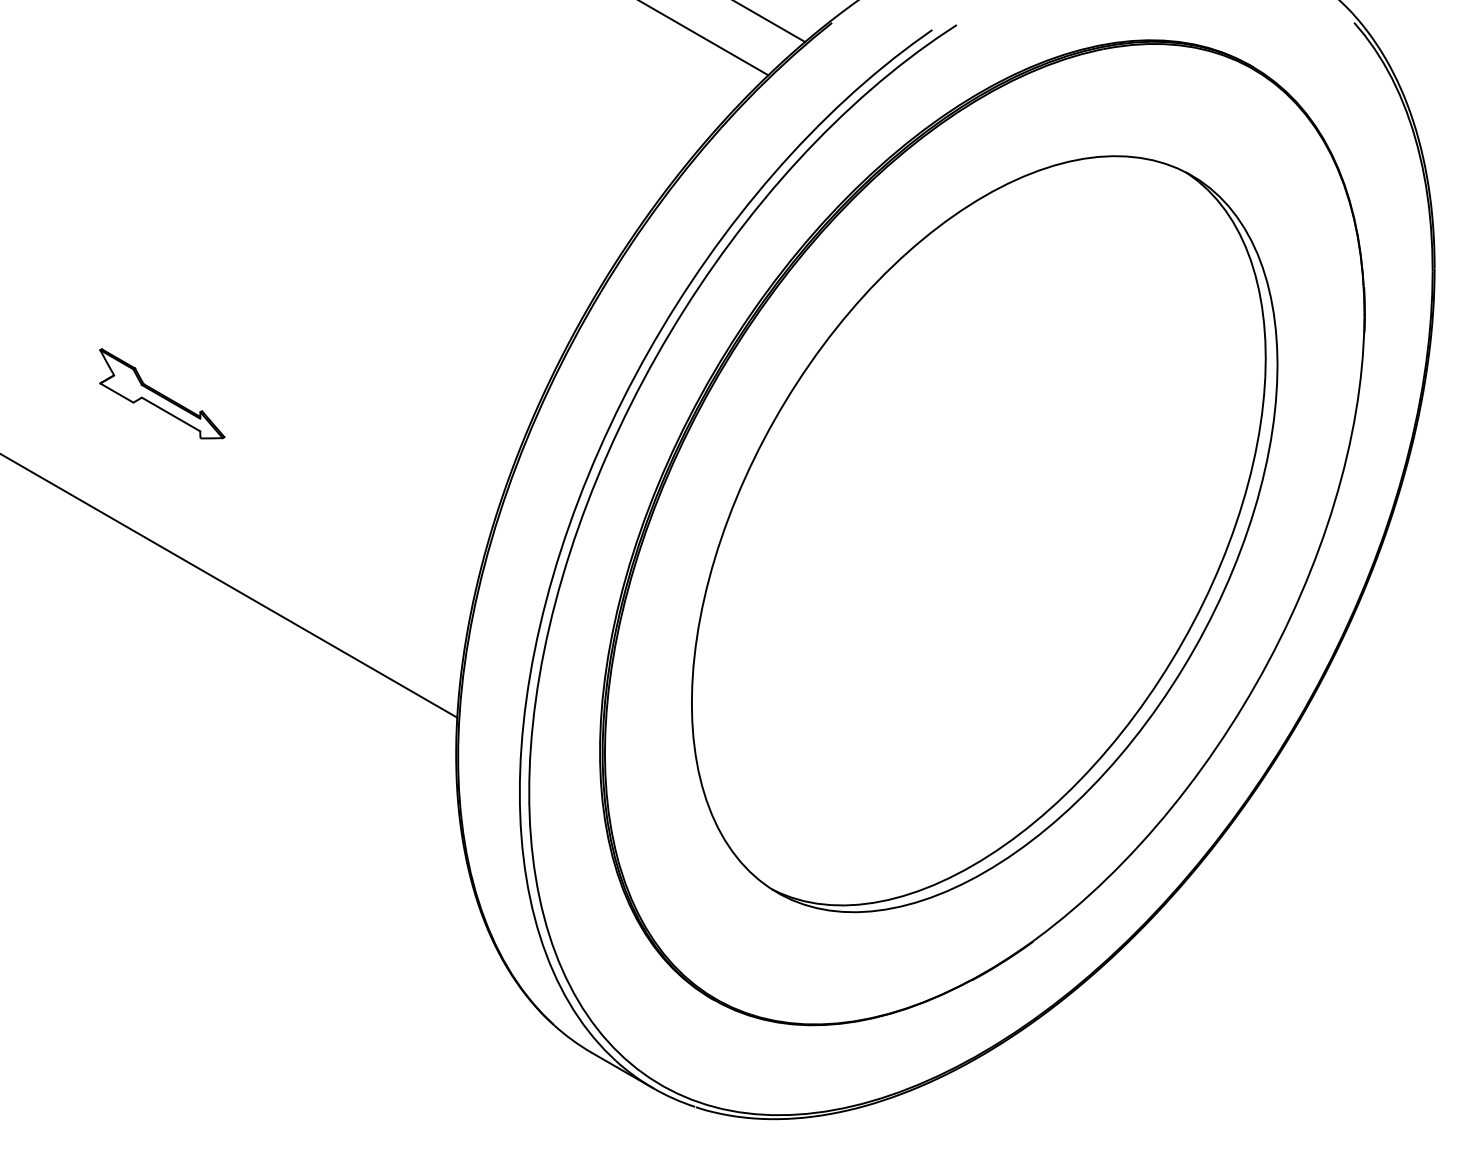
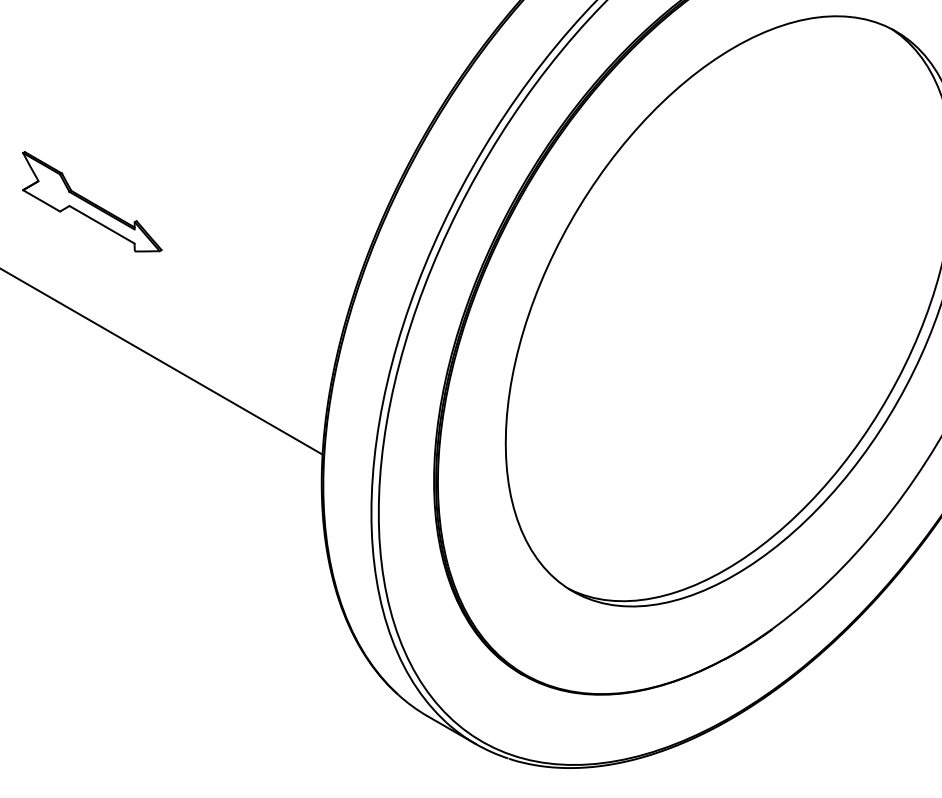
part: (162, 393) -> (92, 201), size x1.43

